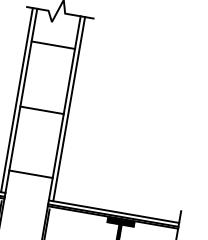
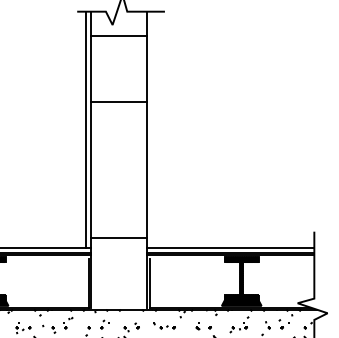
line: (53, 45) -> (119, 35), moved
line: (68, 108) -> (152, 129), removed
line: (42, 110) -> (119, 102), moved
line: (31, 174) -> (119, 238), moved

